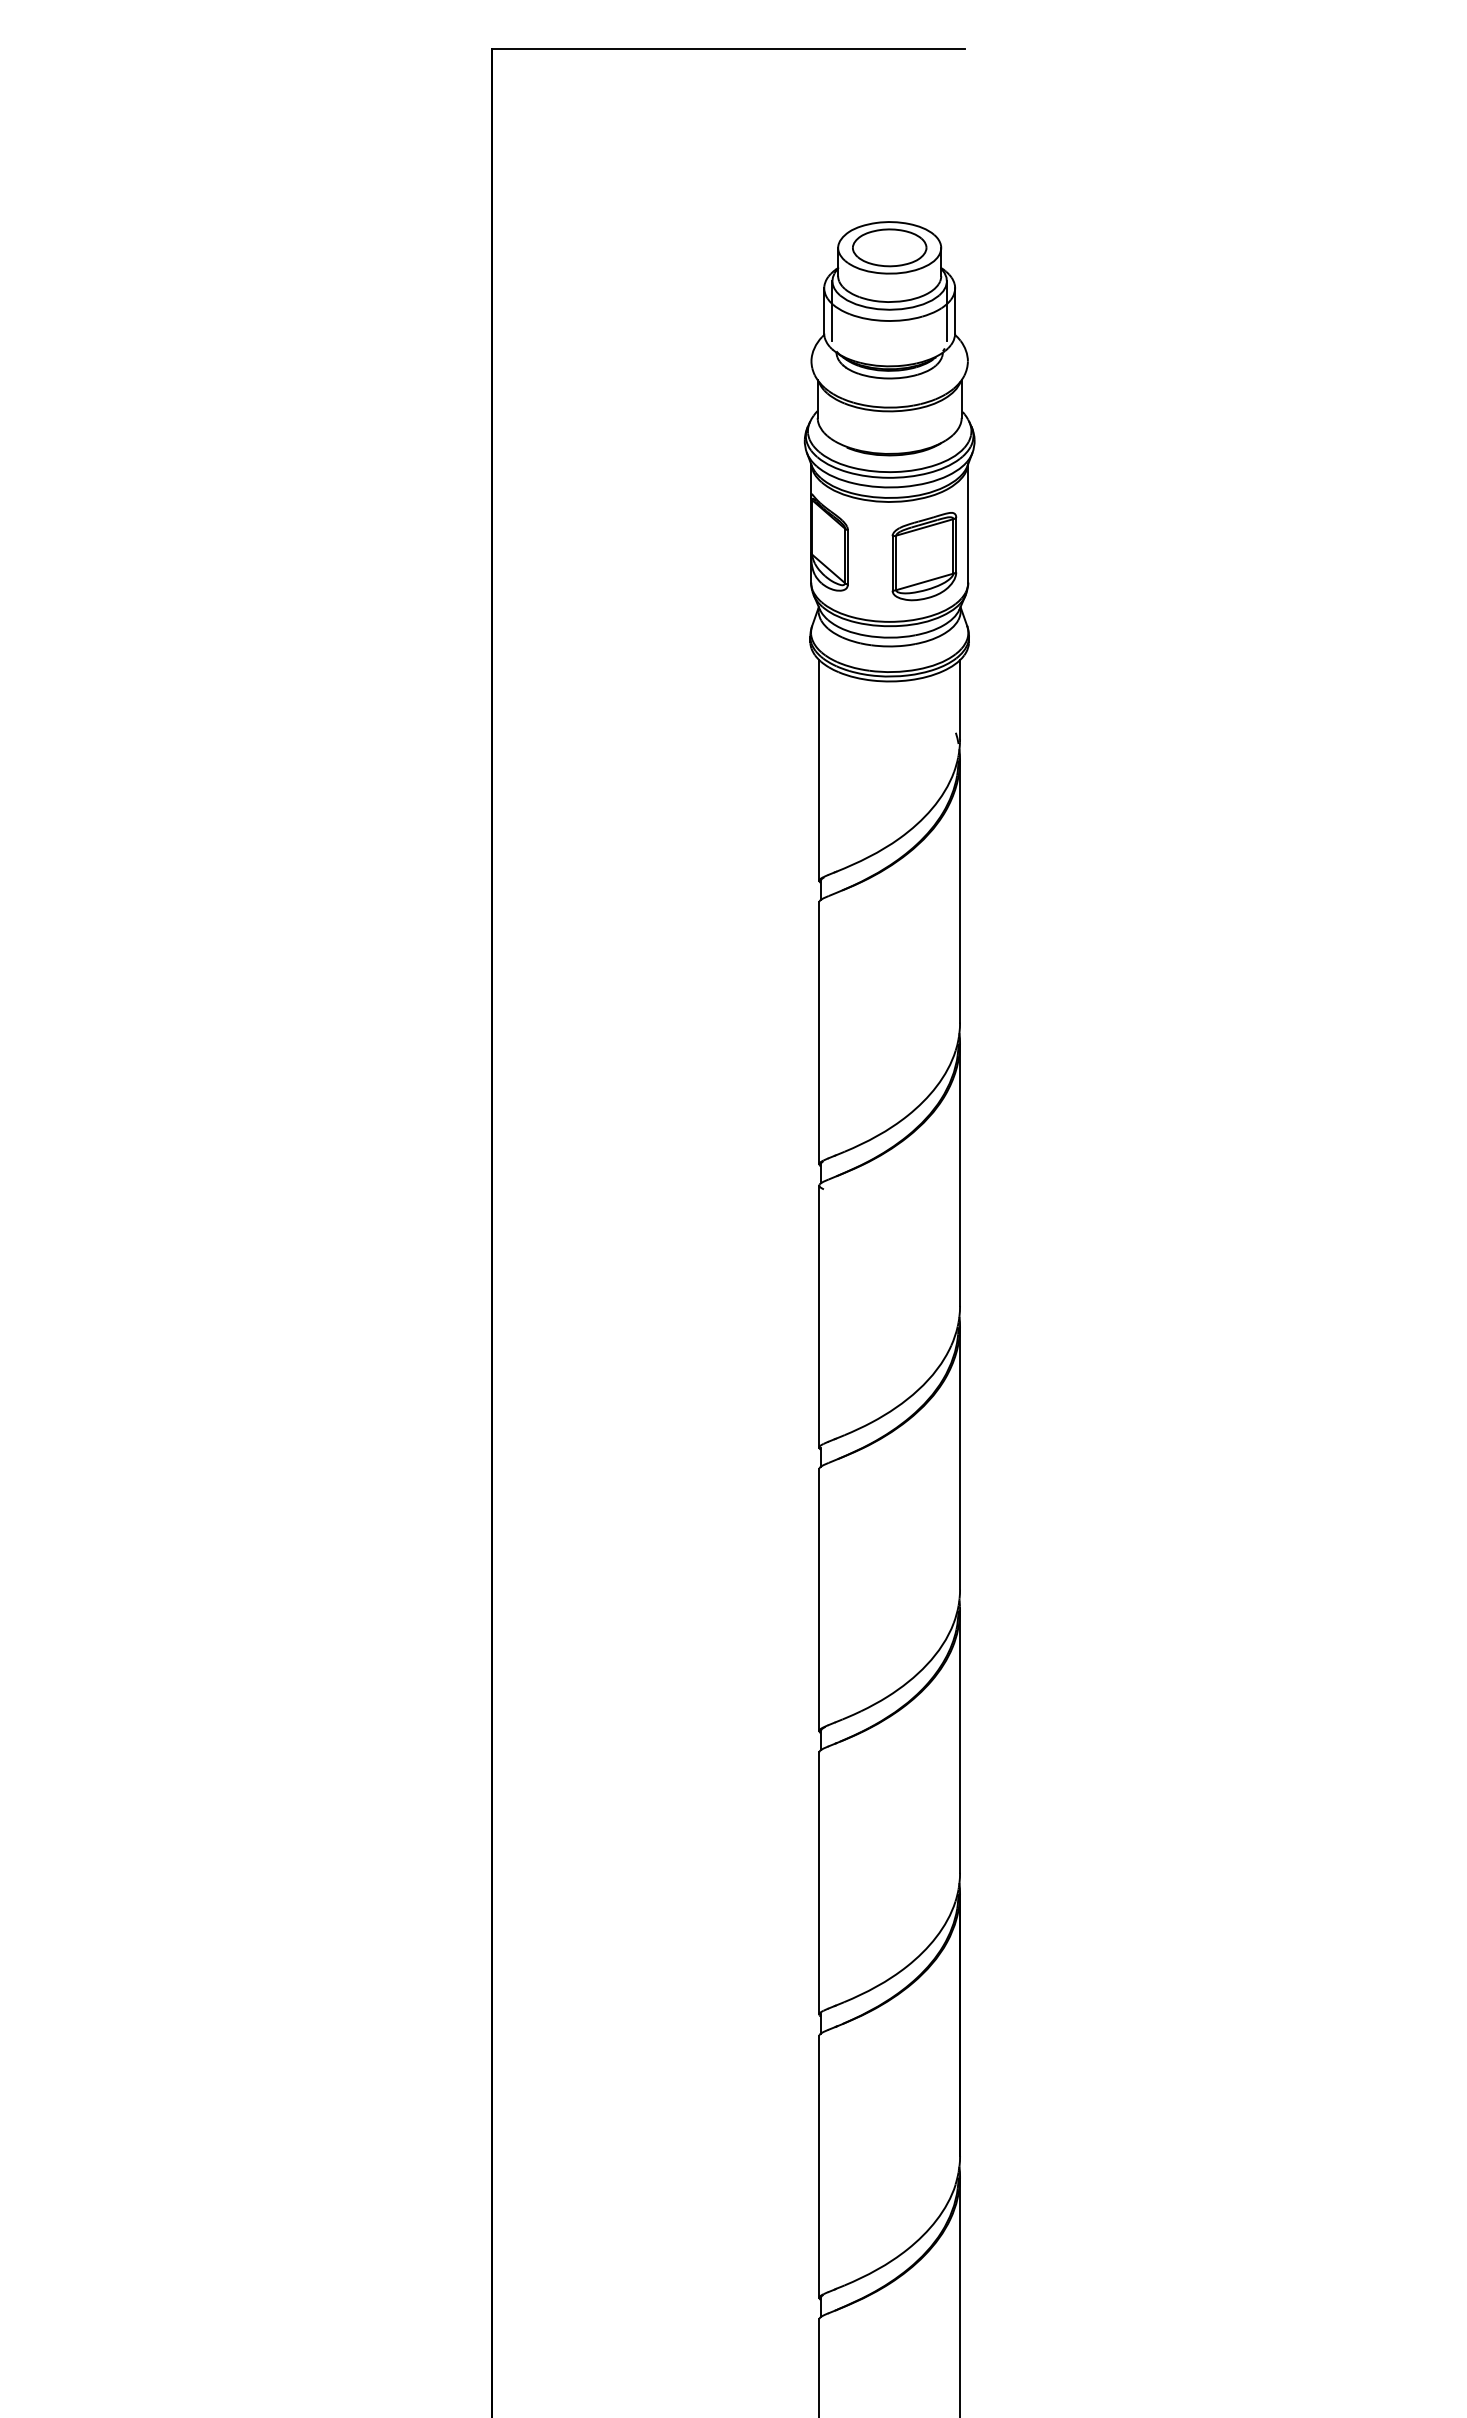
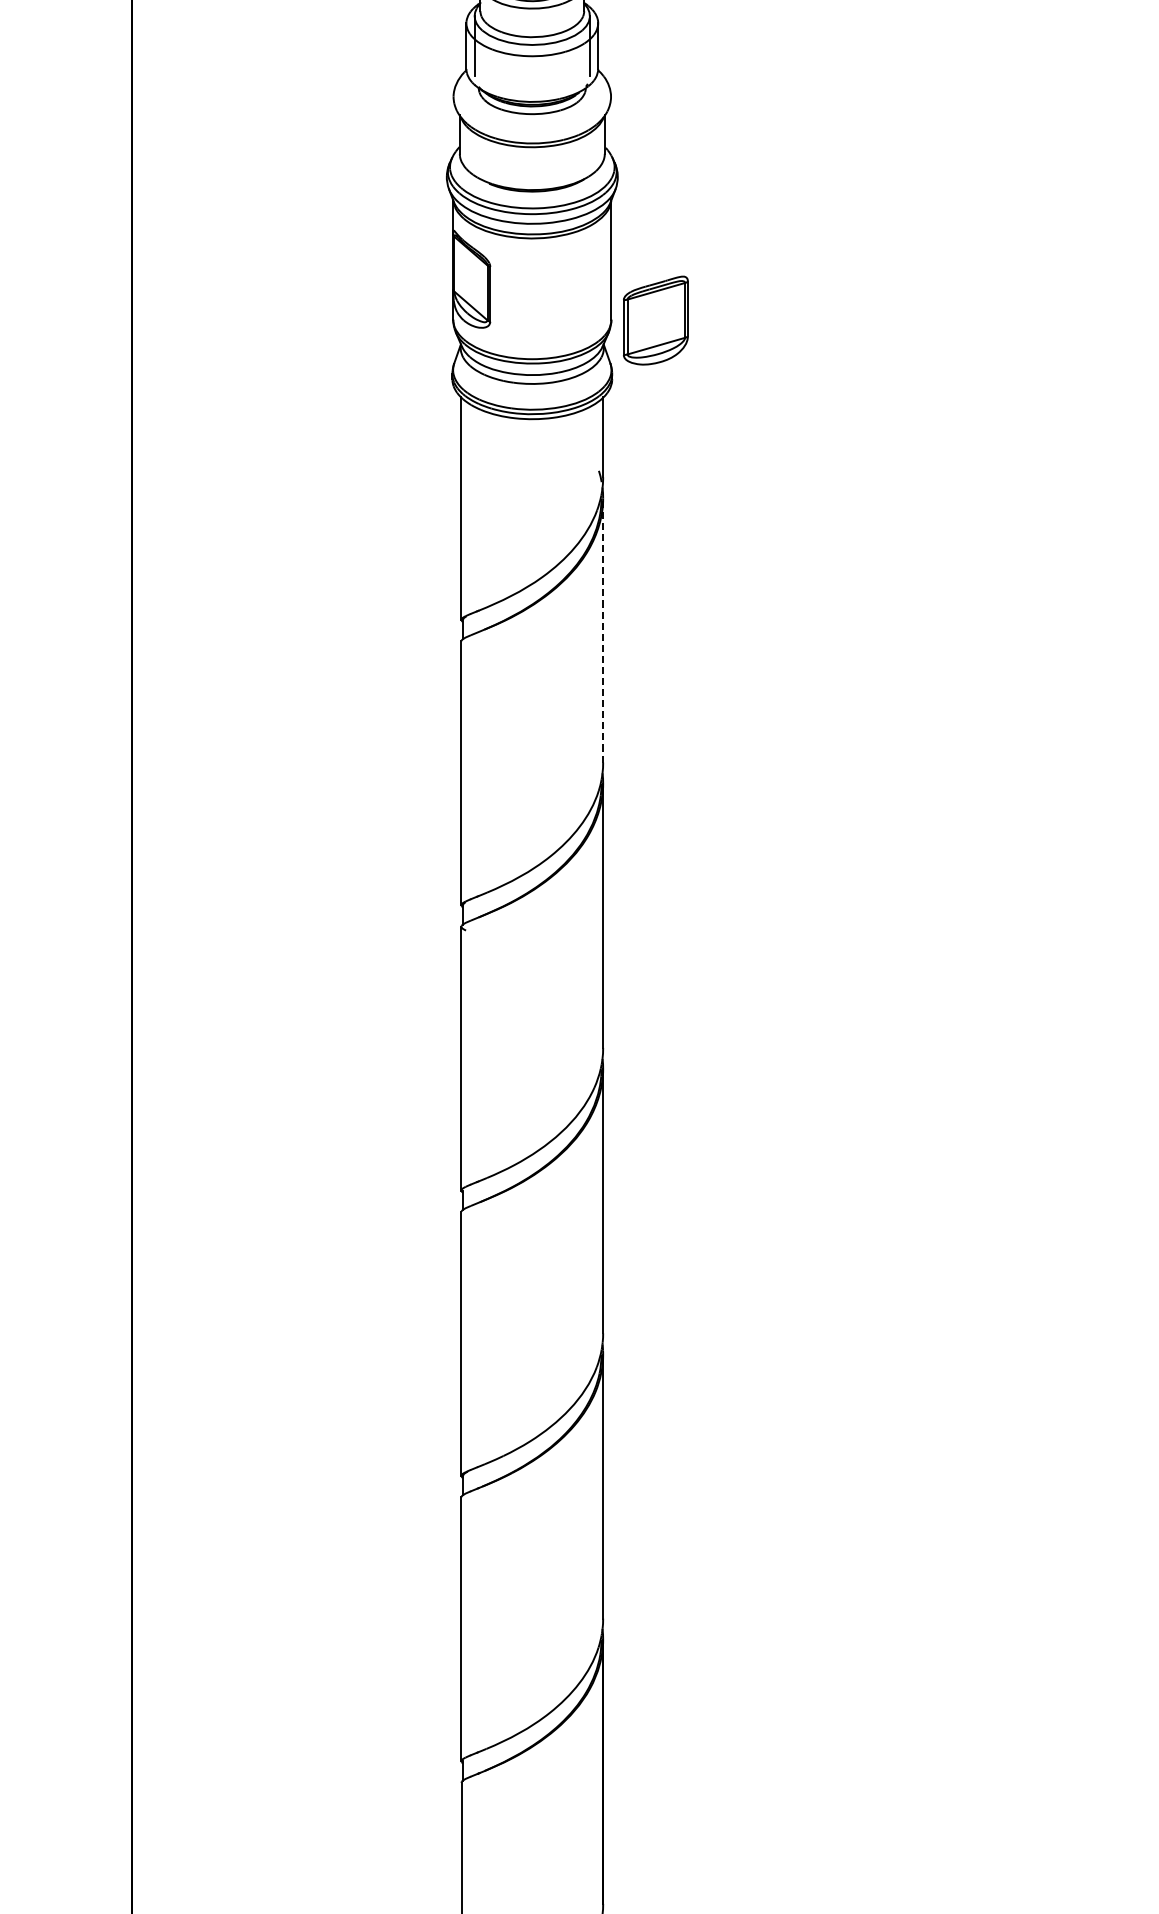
part: (924, 556) -> (655, 320), moved
line: (960, 890) -> (603, 629), solid -> dashed

